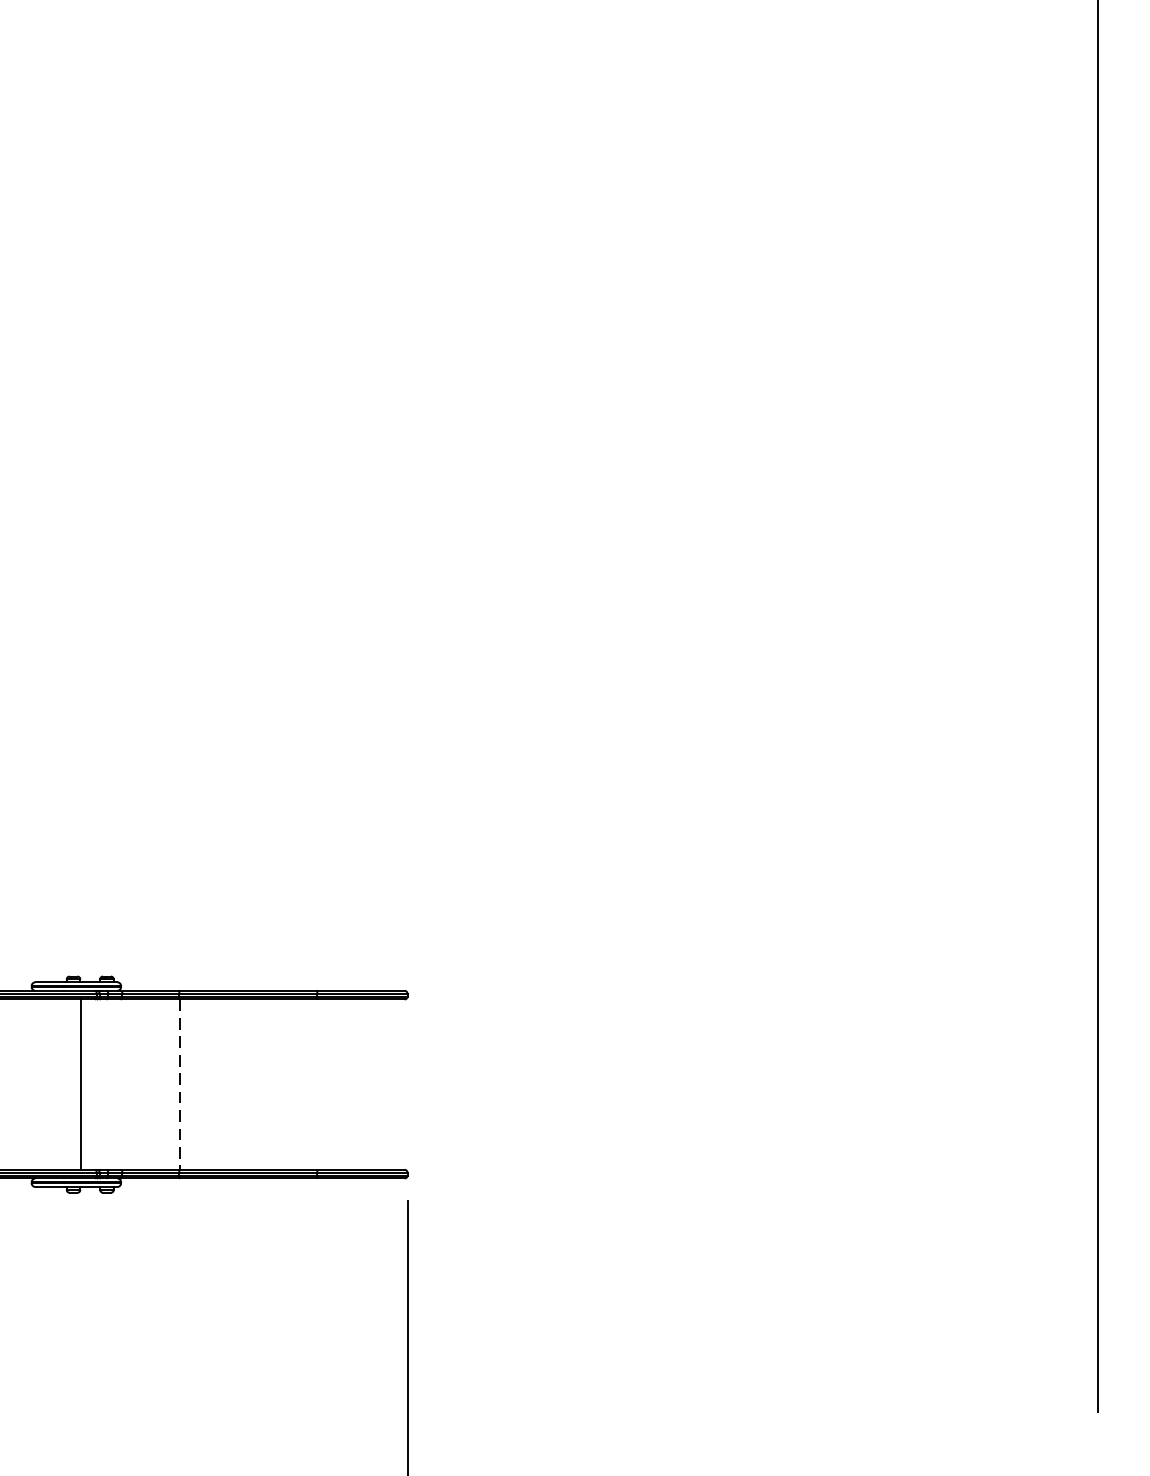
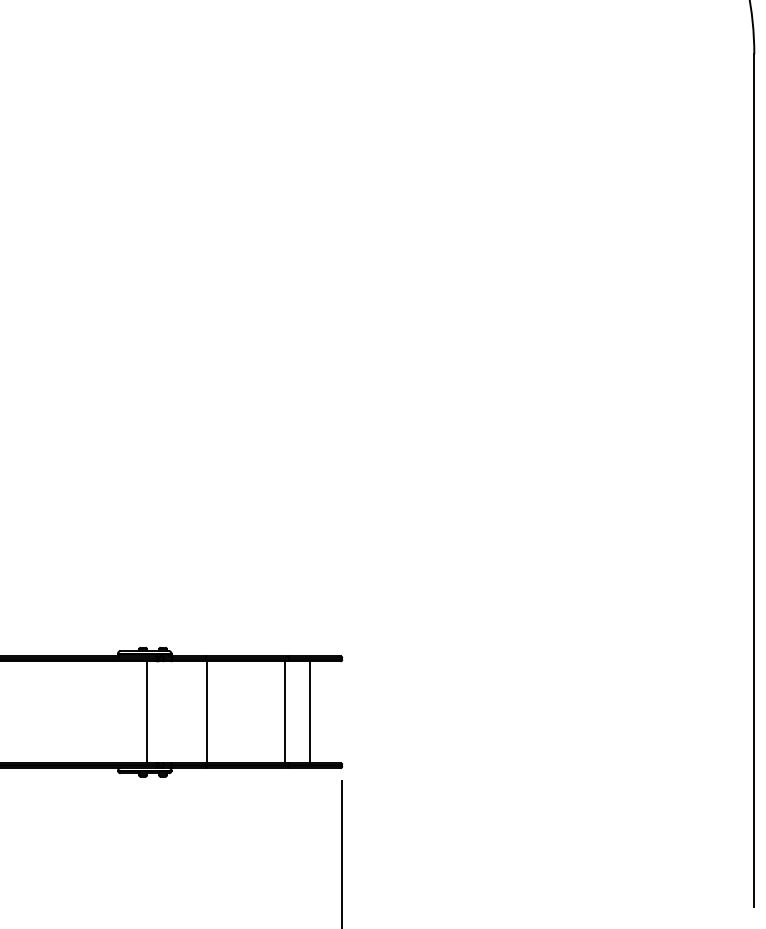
line: (179, 1085) -> (206, 712), dashed -> solid
line: (310, 1085) -> (284, 712), added
line: (352, 1085) -> (309, 712), added

